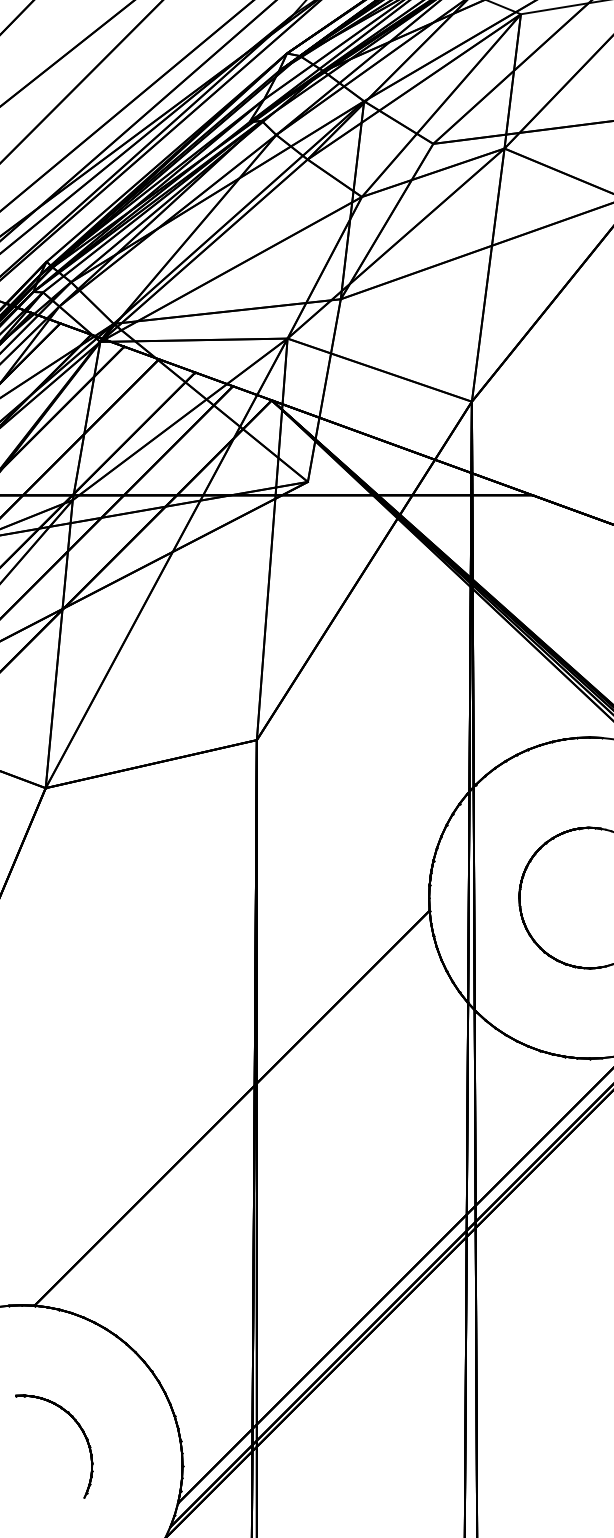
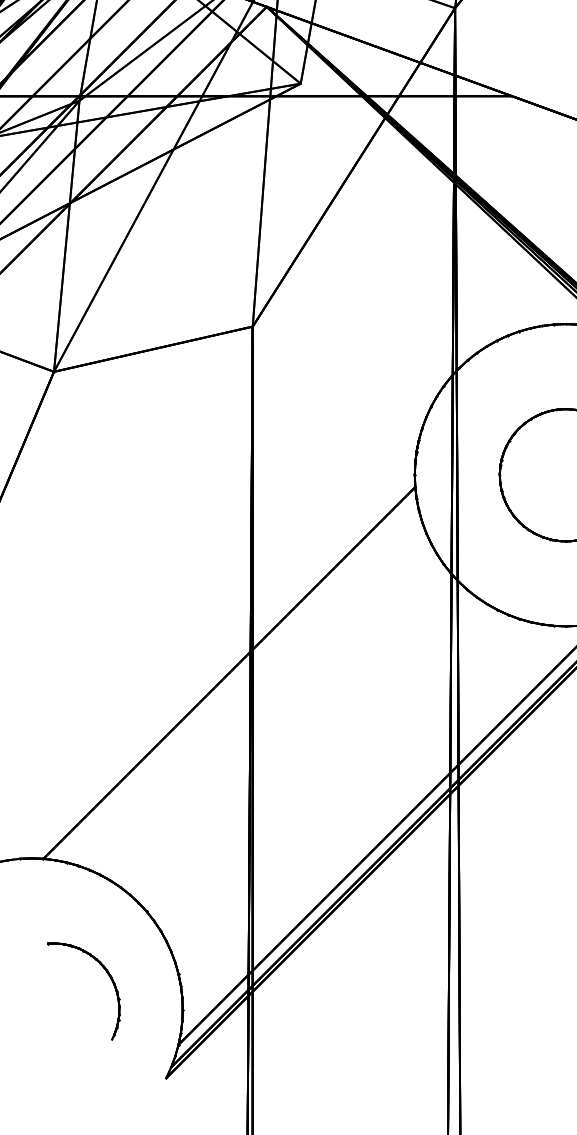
part: (79, 1428) -> (107, 974), moved

